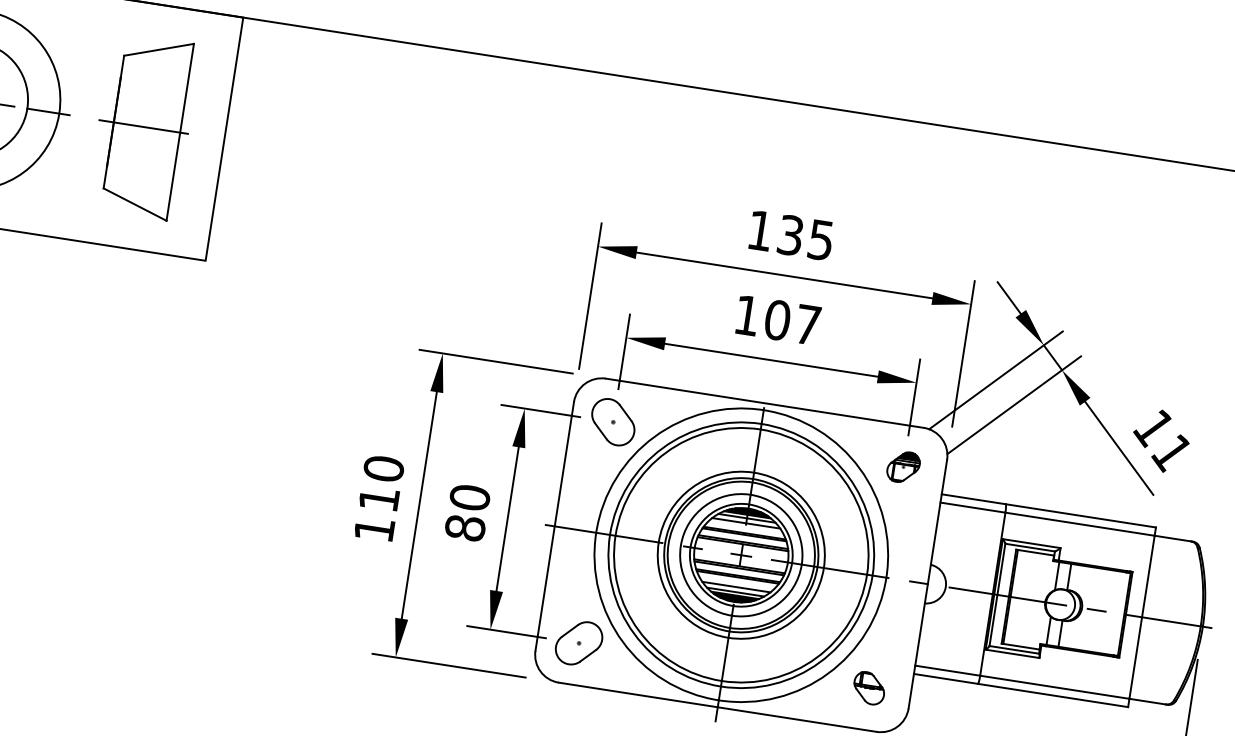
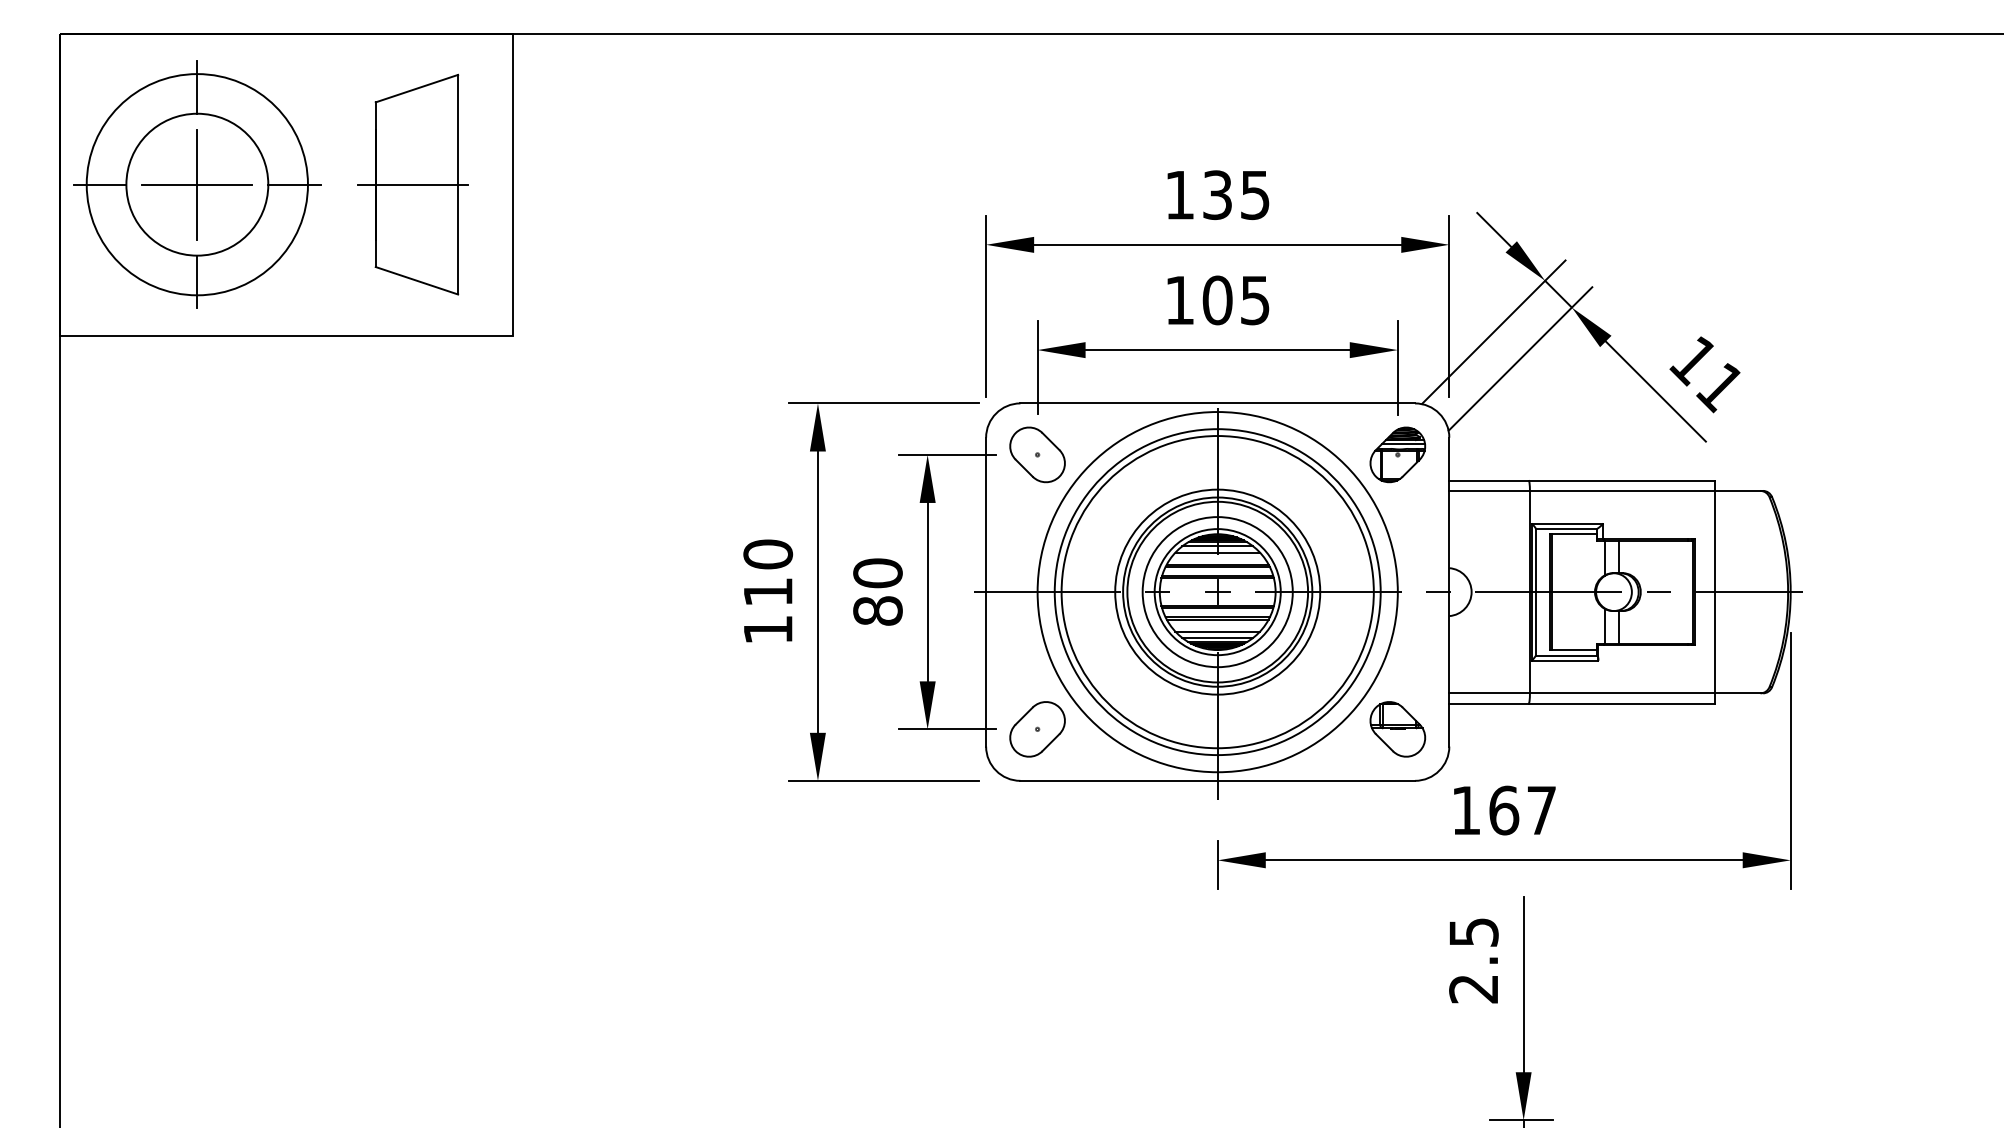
text: (808, 325) -> (1255, 300), 107 -> 105
part: (903, 466) -> (1397, 454), size x1.43
part: (868, 688) -> (1397, 729), size x1.43

